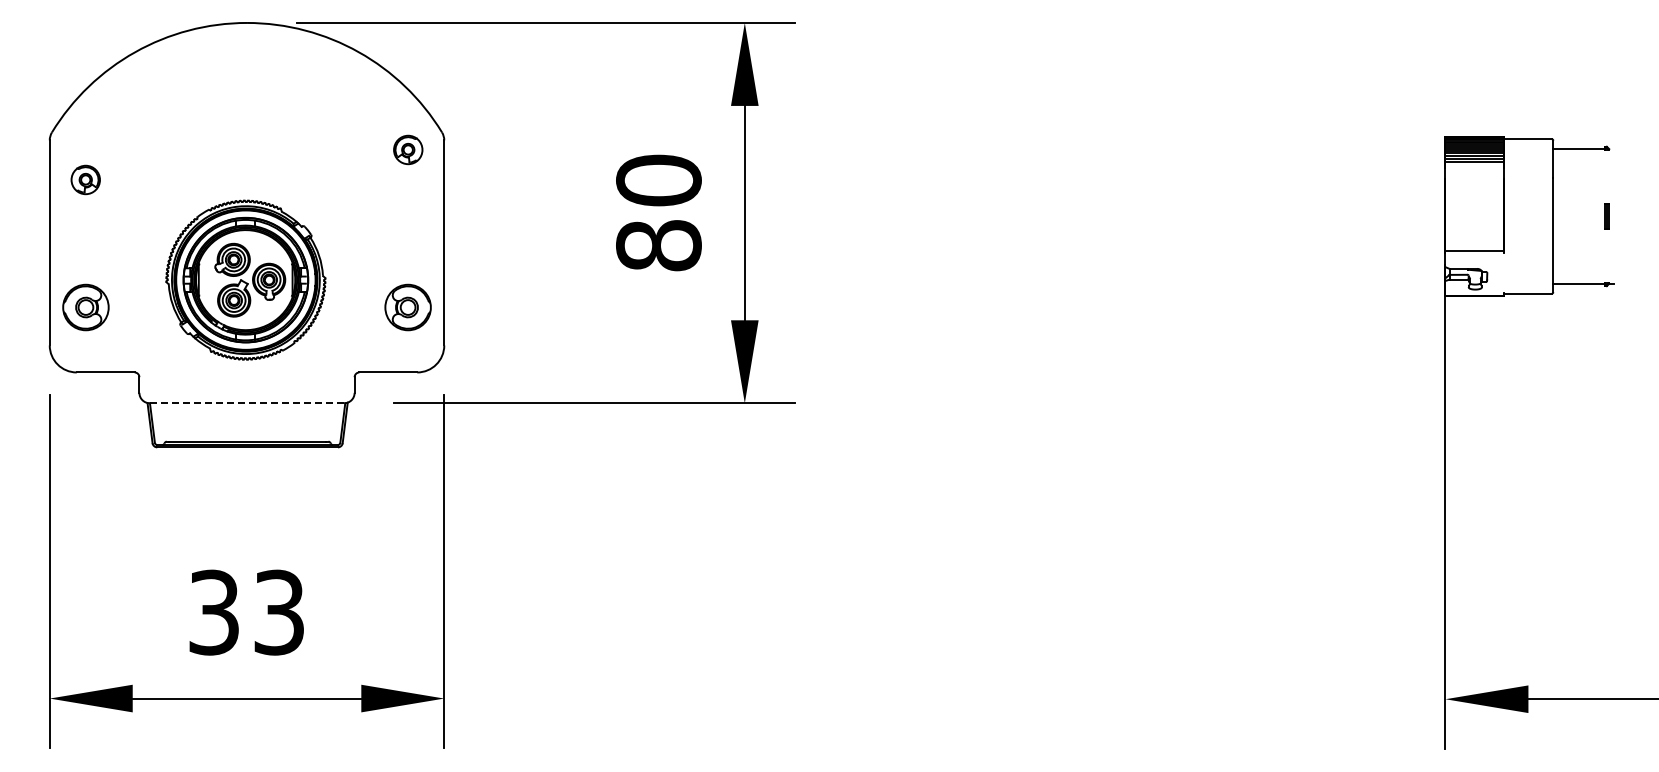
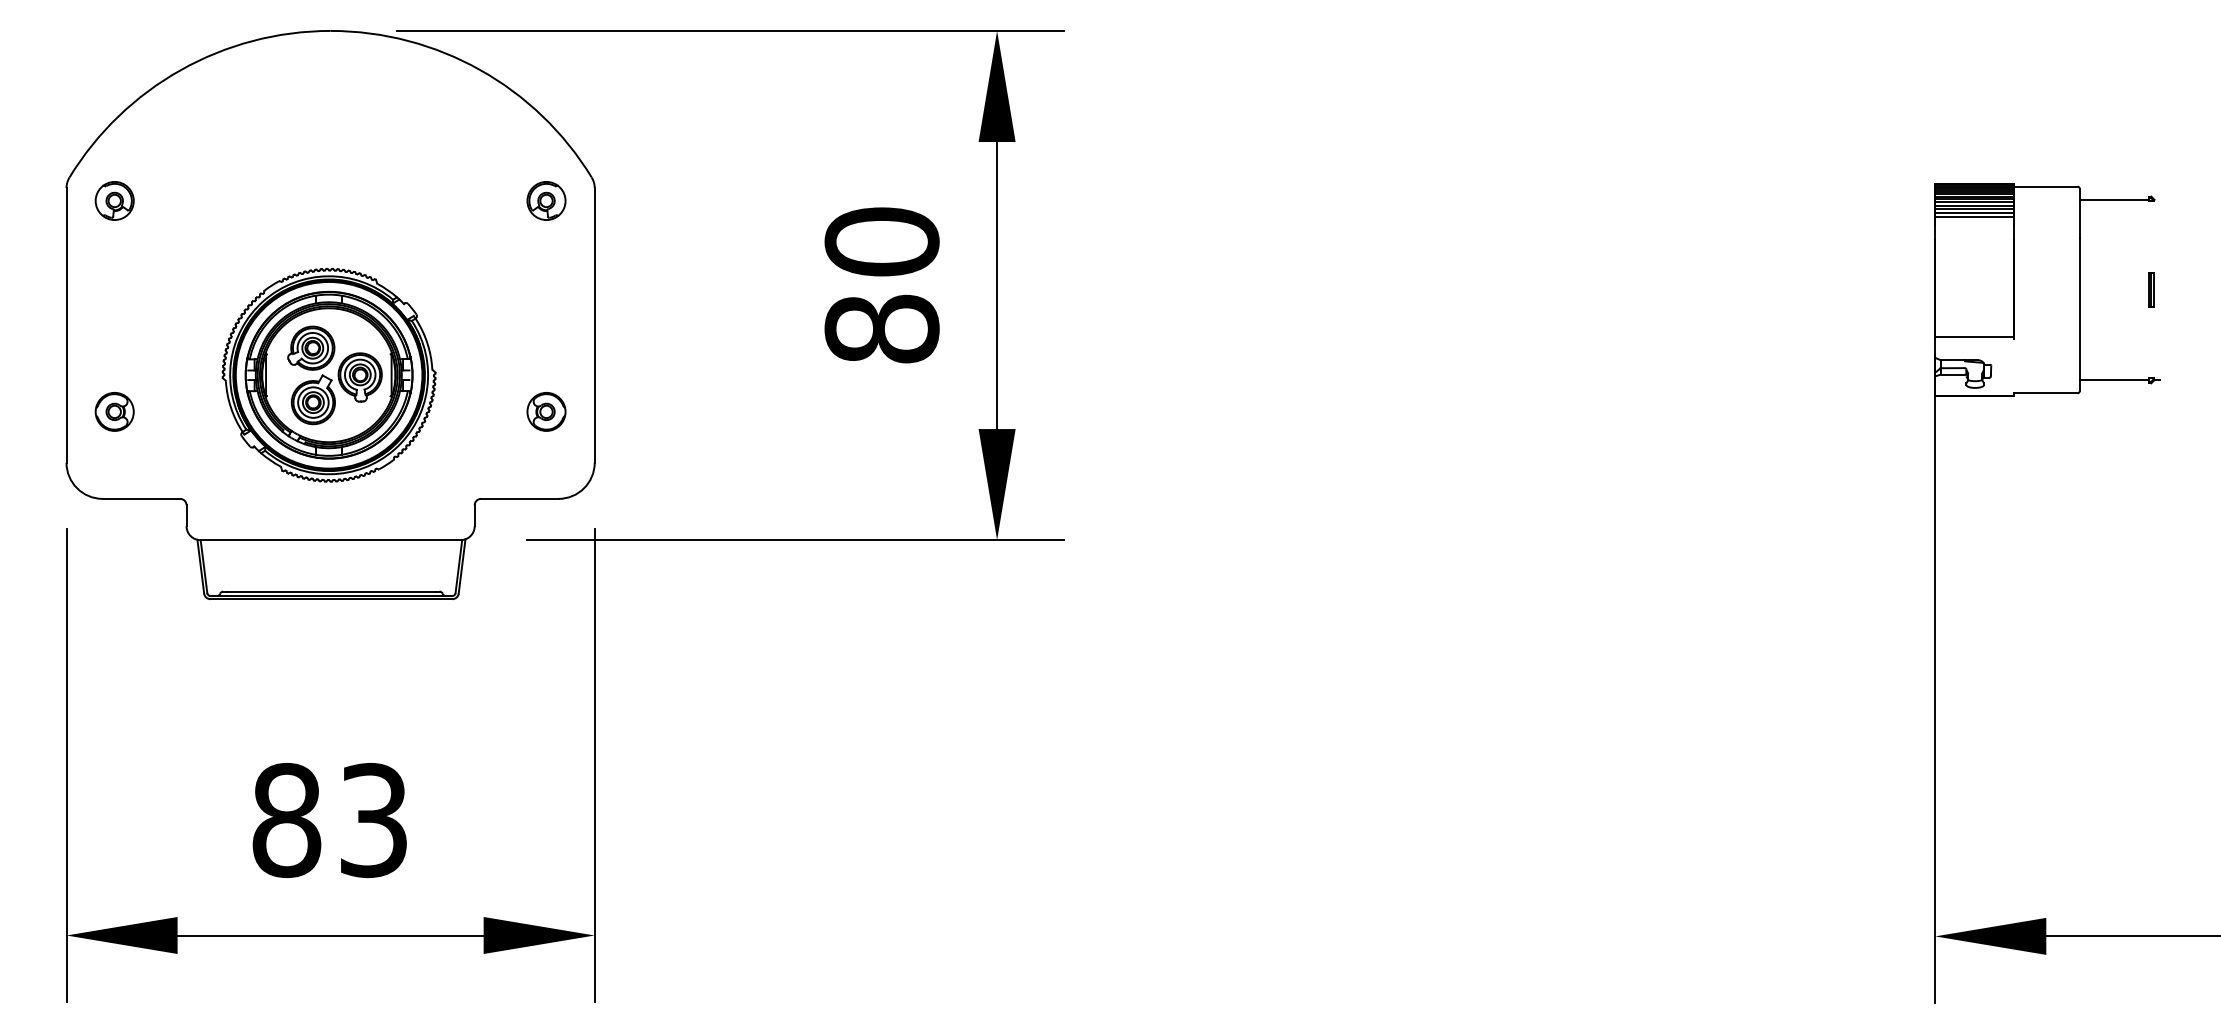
part: (85, 179) -> (114, 200), moved
part: (85, 307) -> (114, 411), size x0.62
part: (408, 307) -> (546, 411), size x0.62
line: (246, 403) -> (329, 540), dashed -> solid
text: (213, 612) -> (285, 820), 33 -> 83

